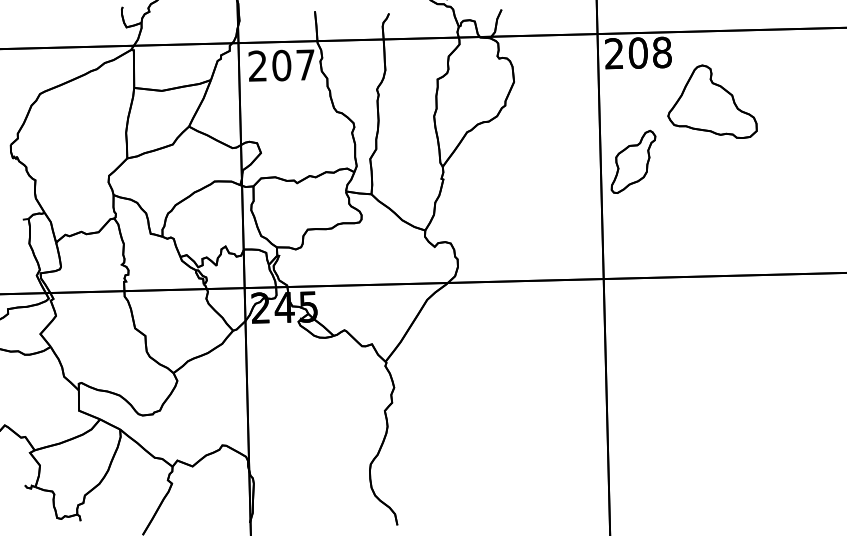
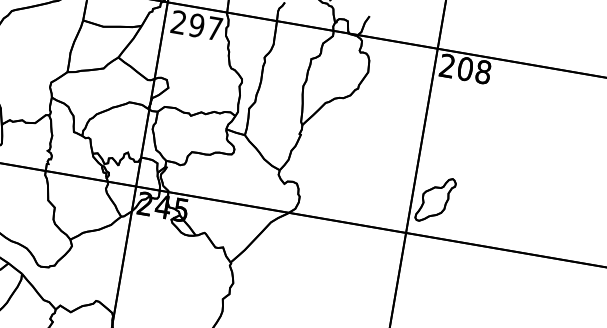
text: (281, 65) -> (196, 25), 207 -> 297
part: (712, 101) -> (513, 116), removed
part: (633, 161) -> (435, 199), moved

